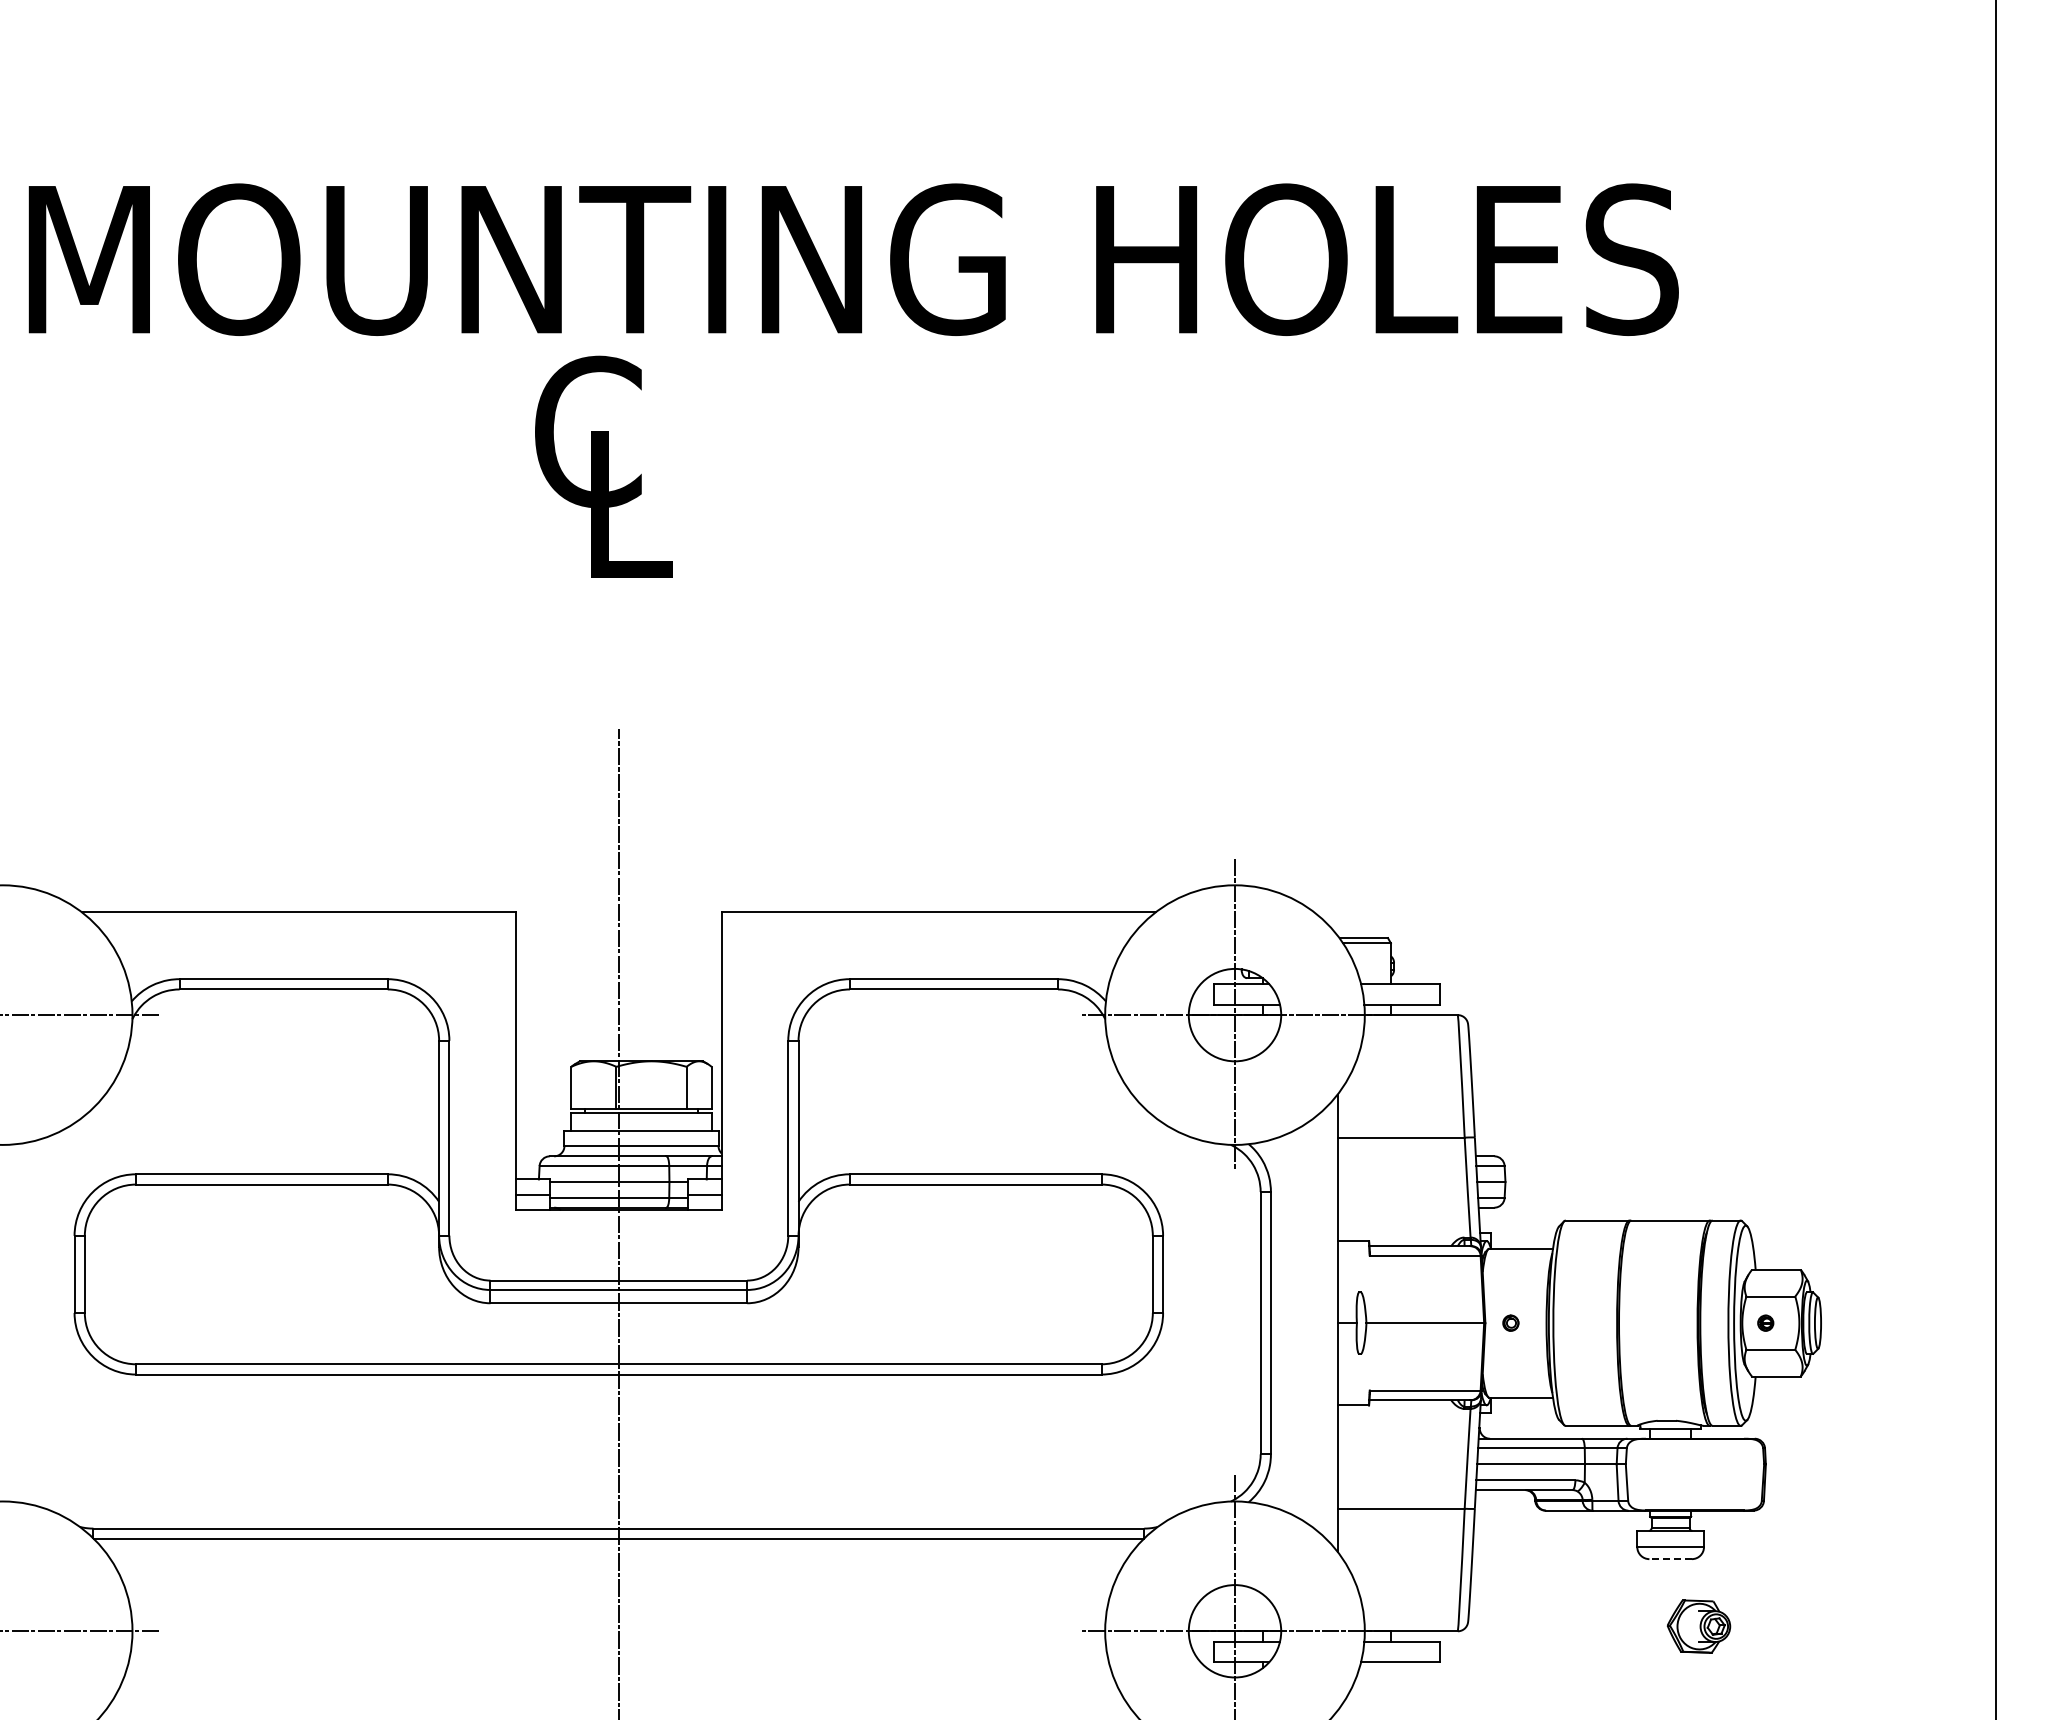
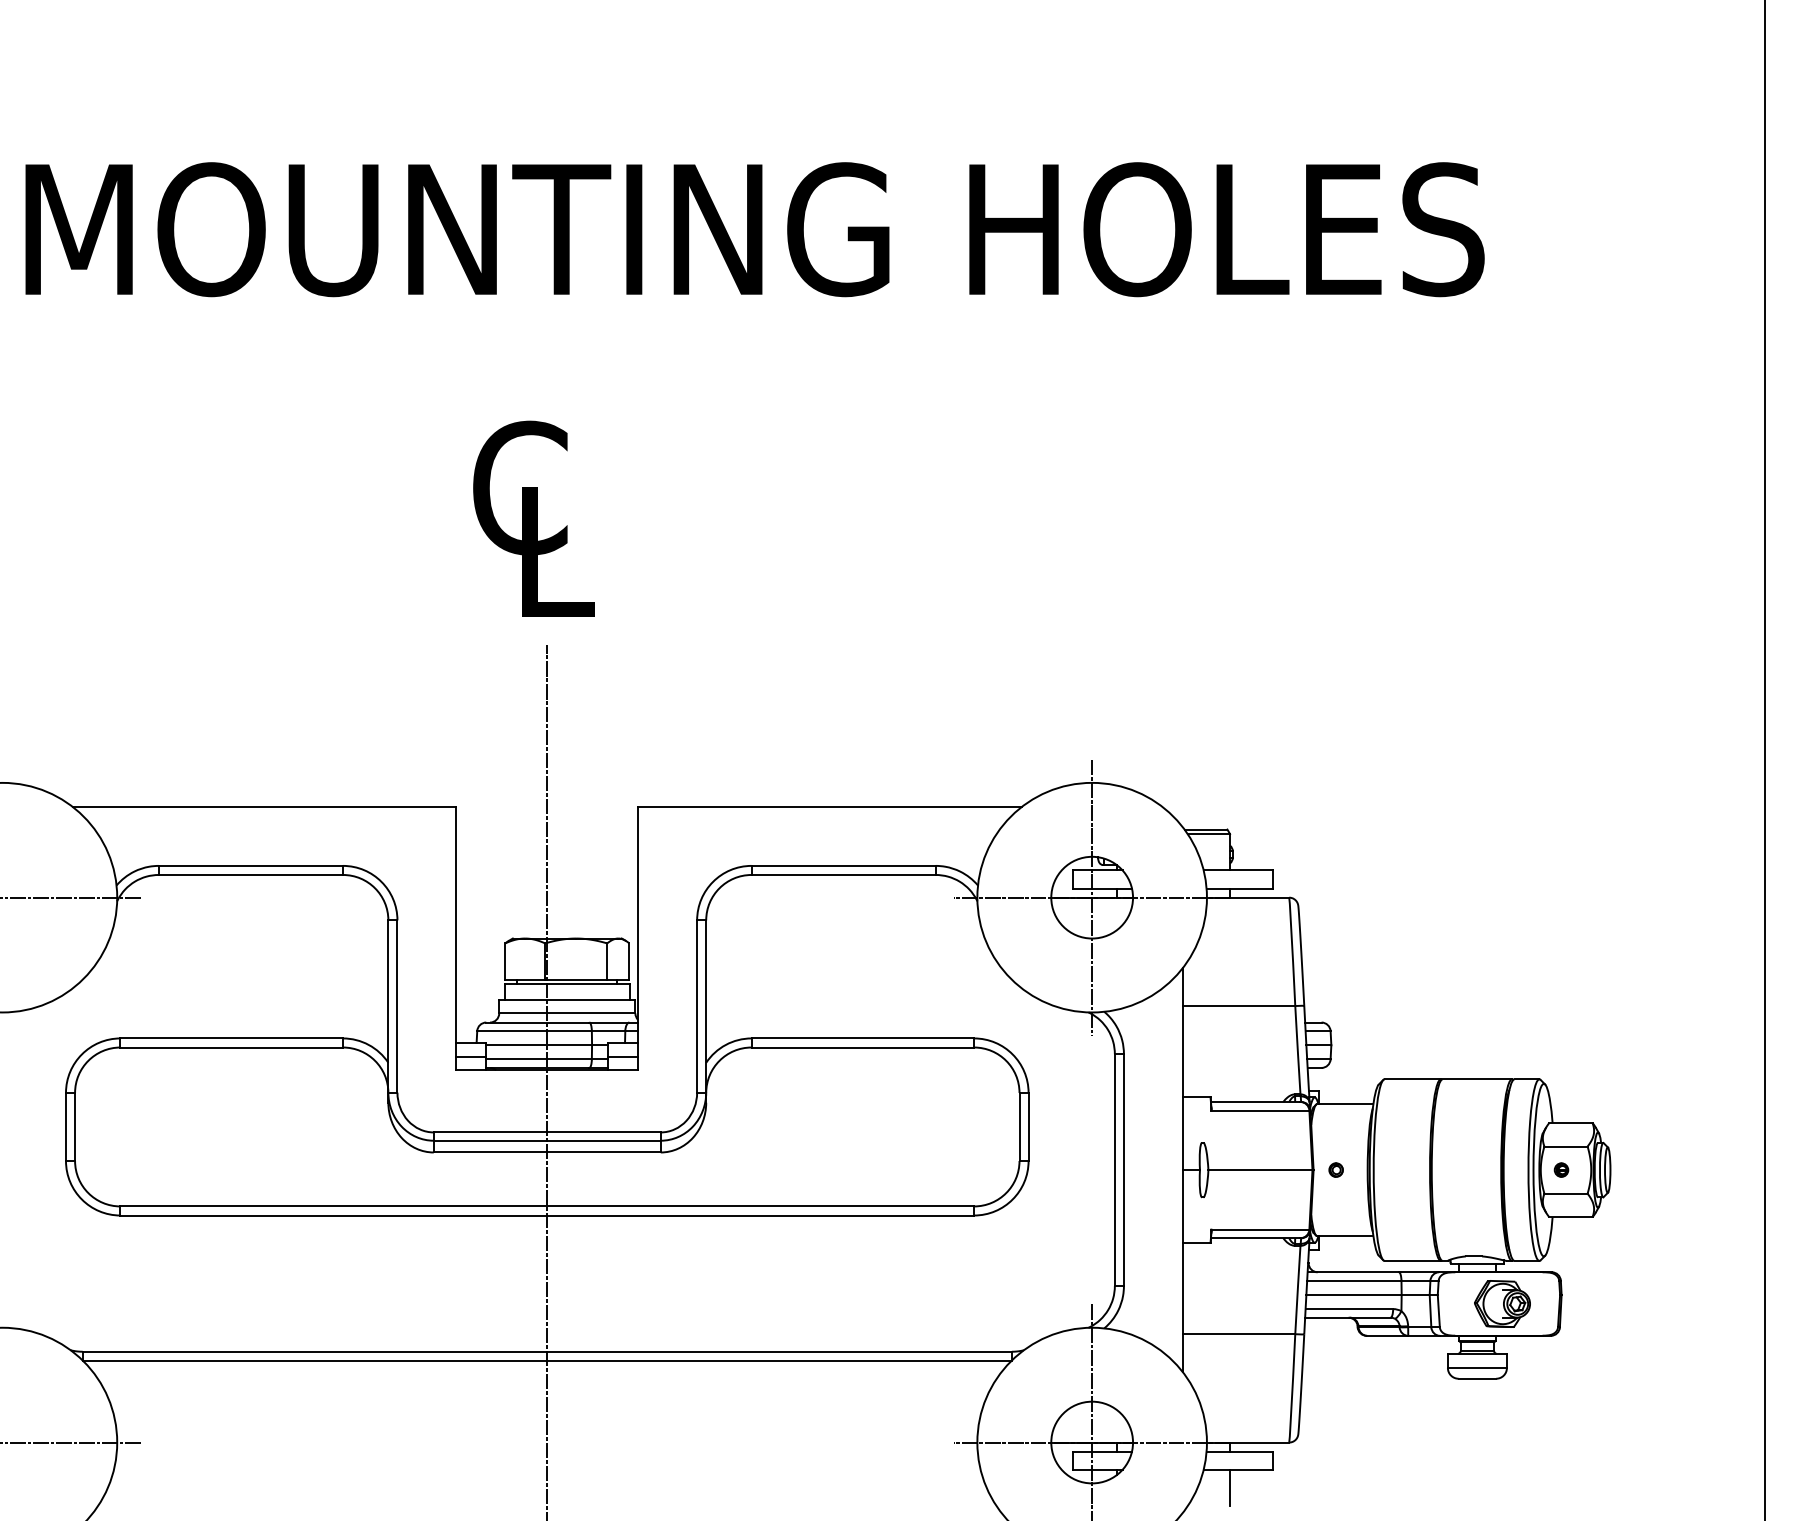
text: (603, 466) -> (533, 518), moved
line: (1670, 1559) -> (1477, 1379), dashed -> solid
part: (1698, 1626) -> (1502, 1303), moved
line: (1390, 1682) -> (1229, 1487), added

